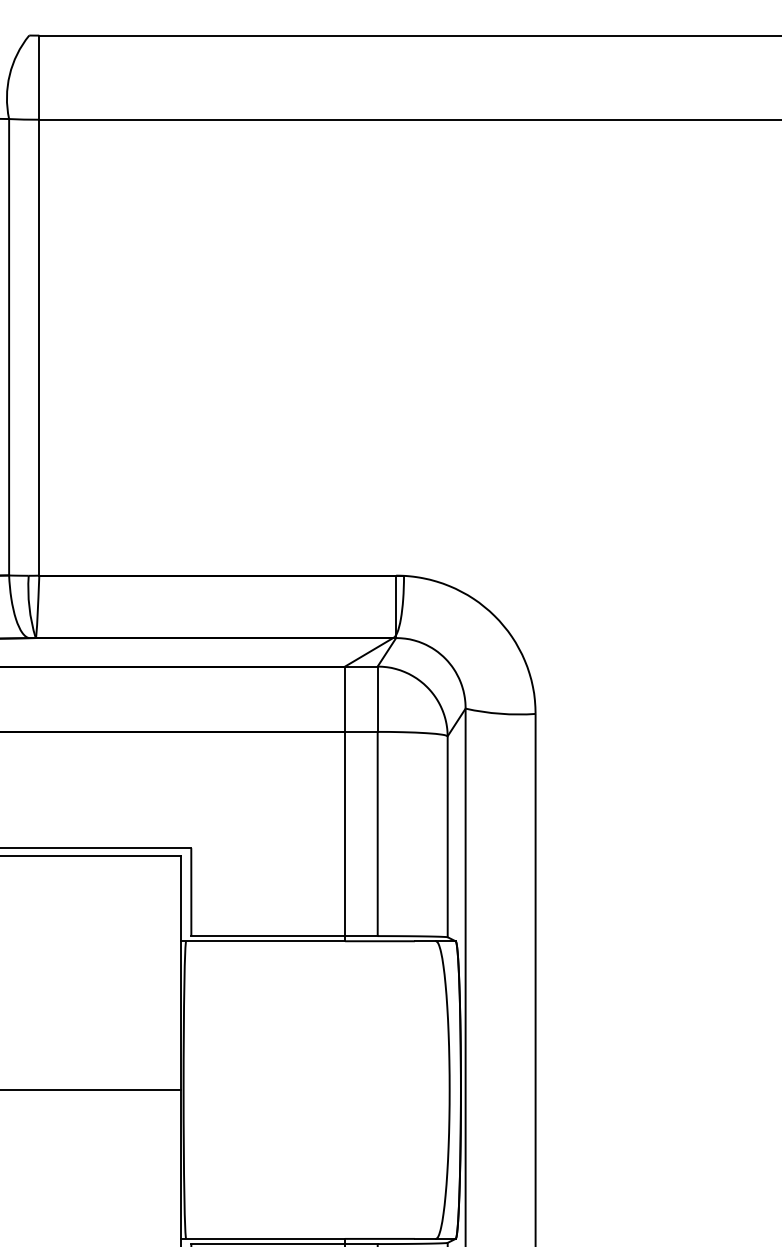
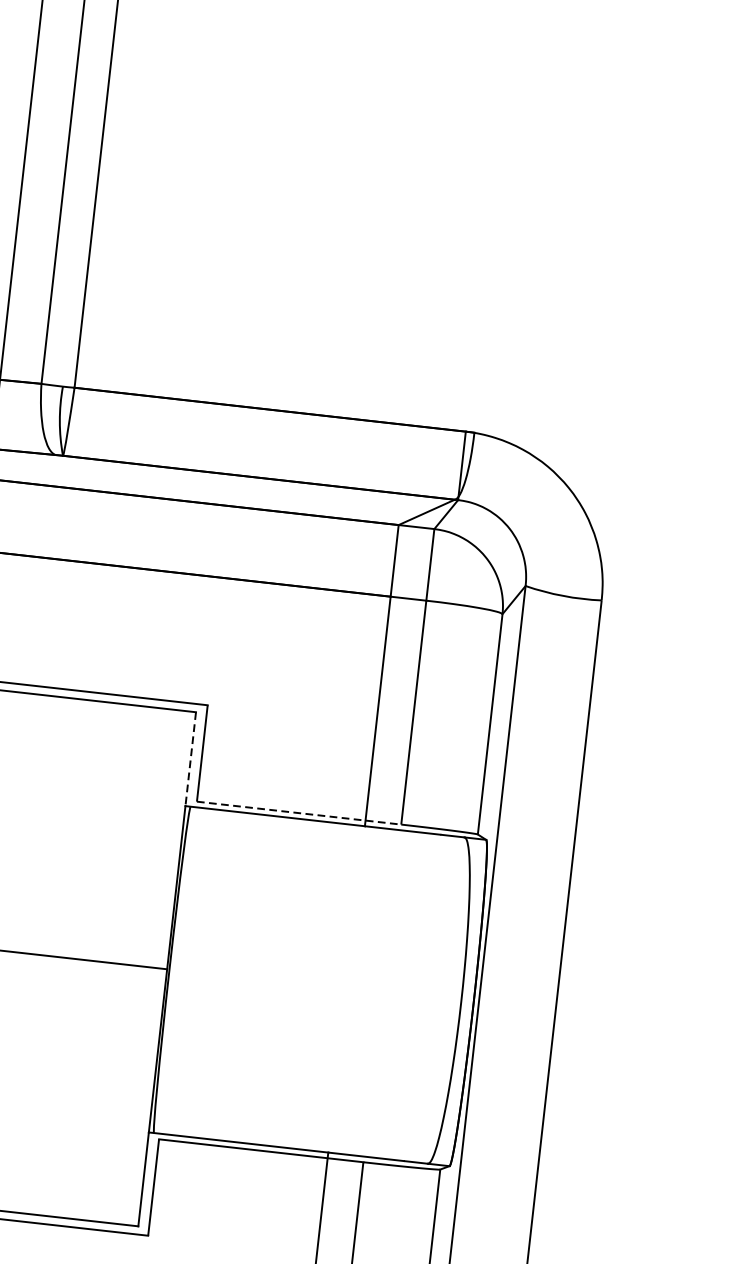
line: (181, 898) -> (190, 759), solid -> dashed
line: (285, 936) -> (300, 813), solid -> dashed

